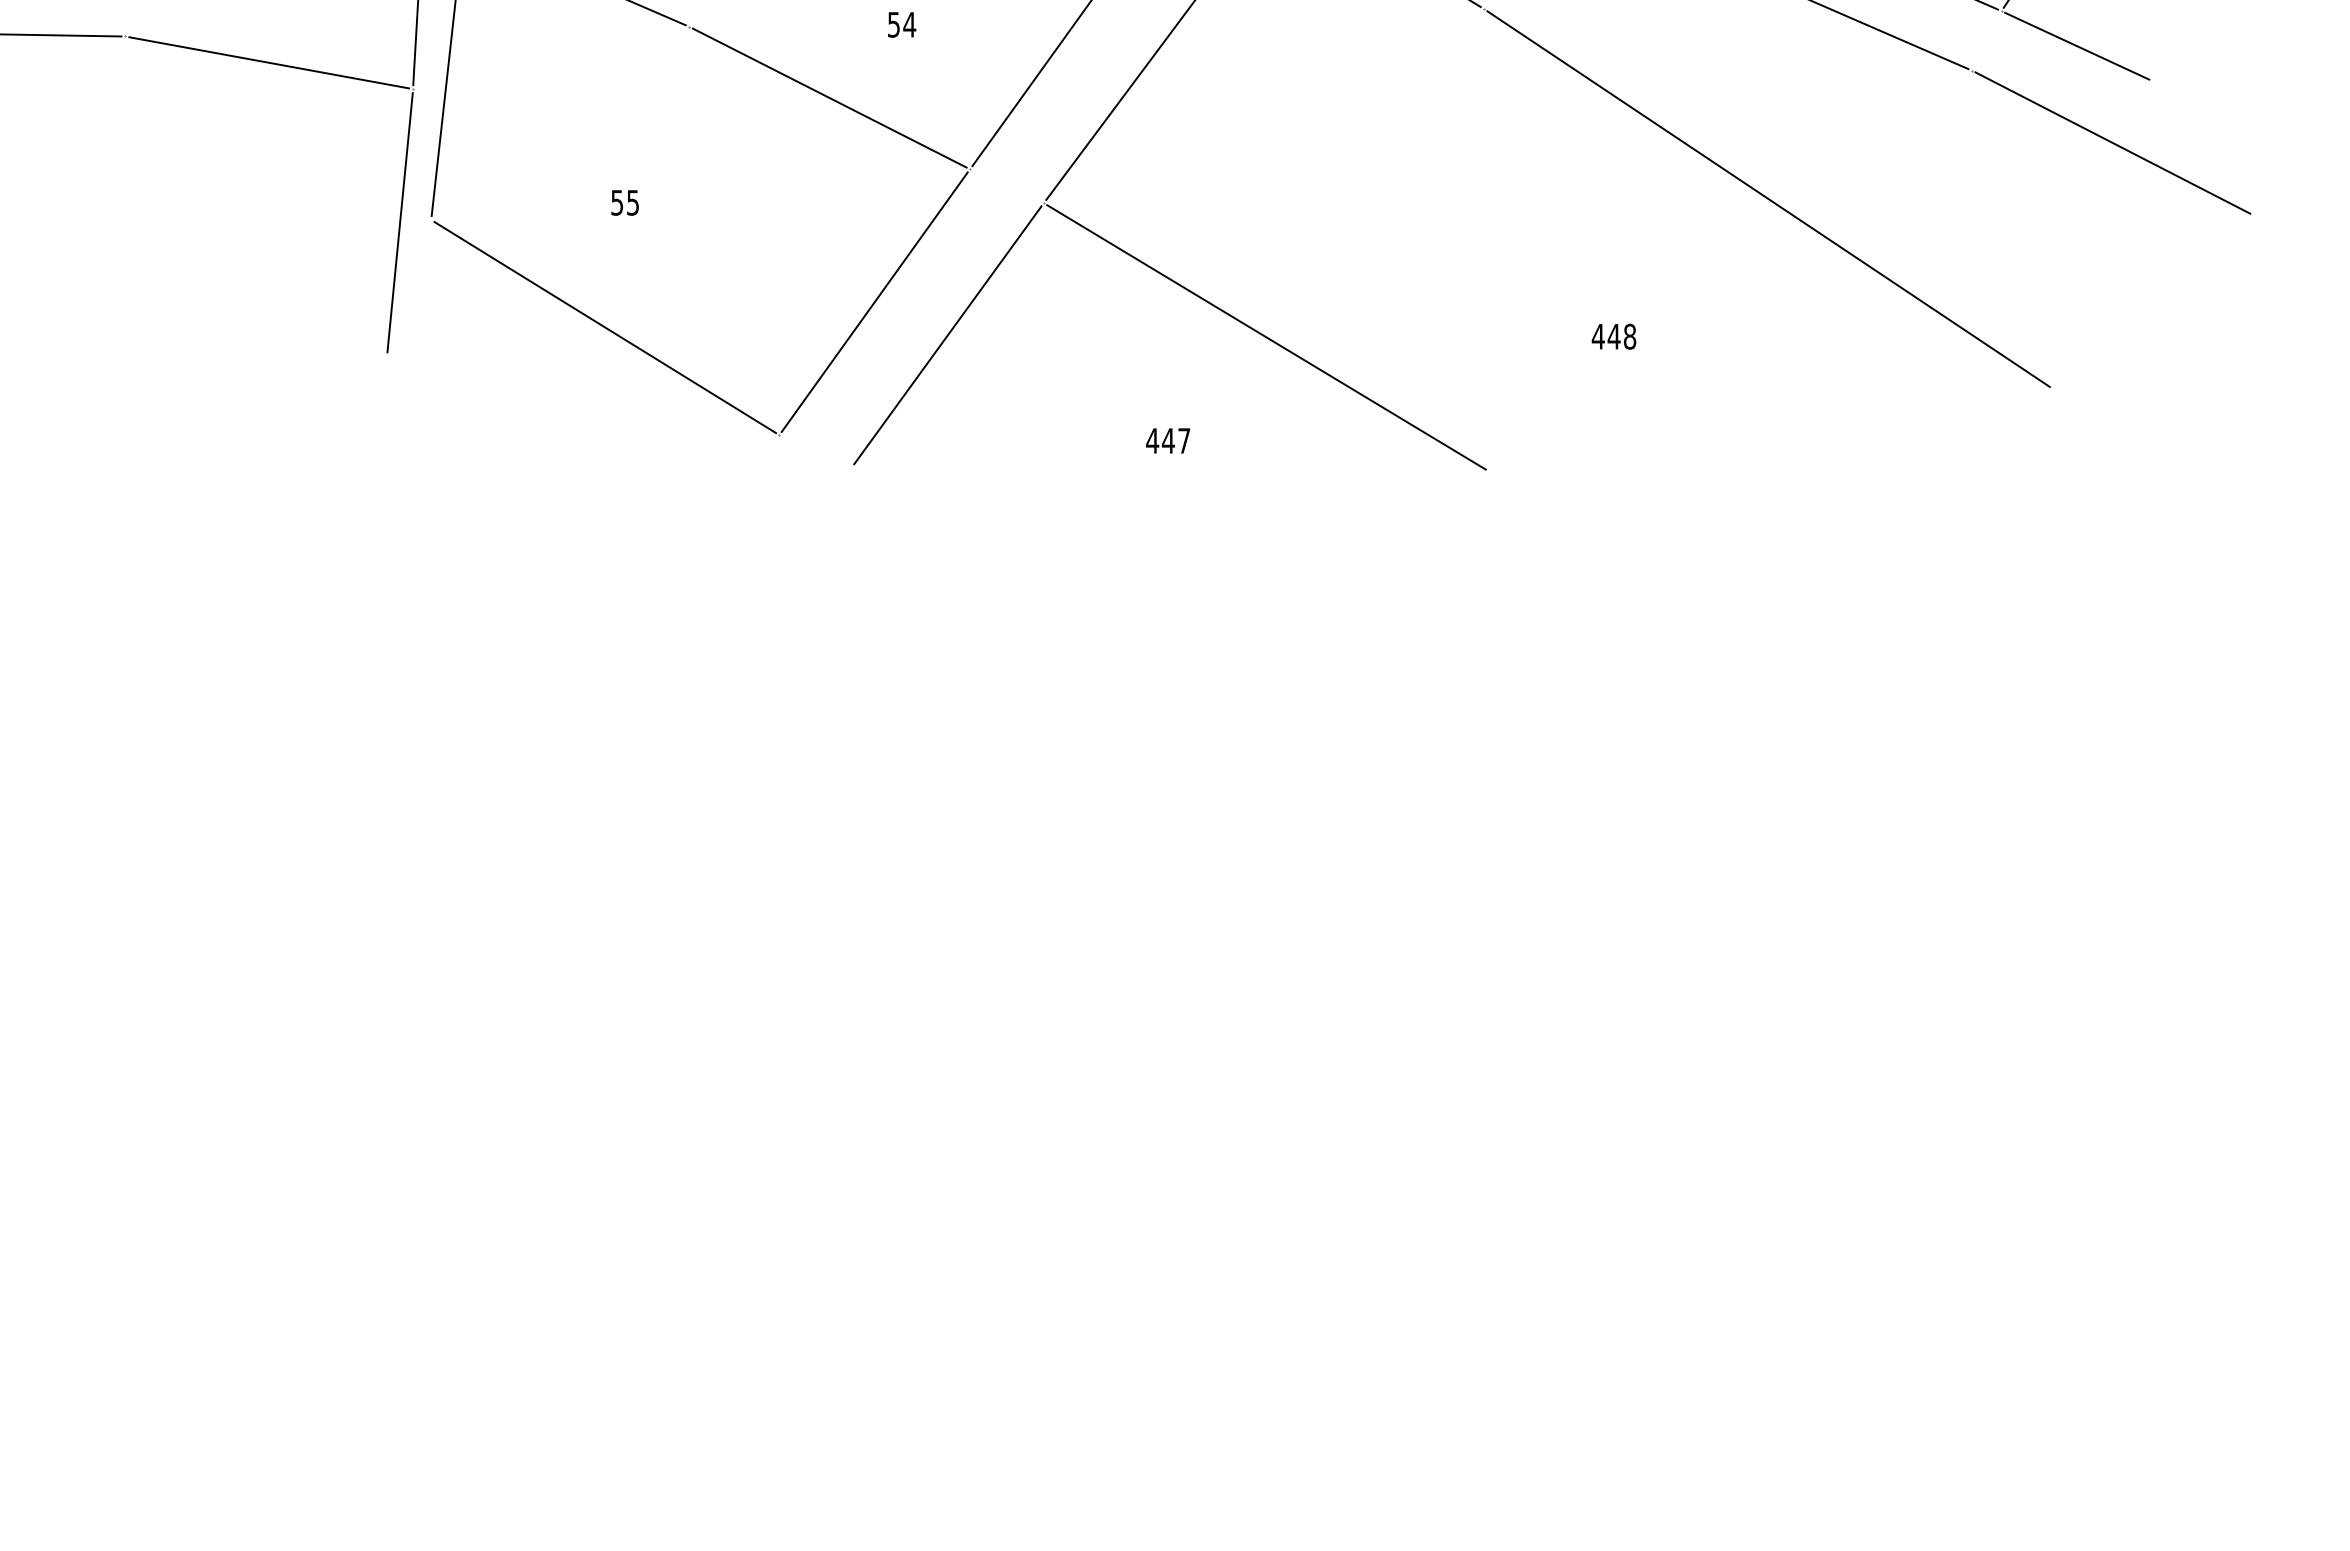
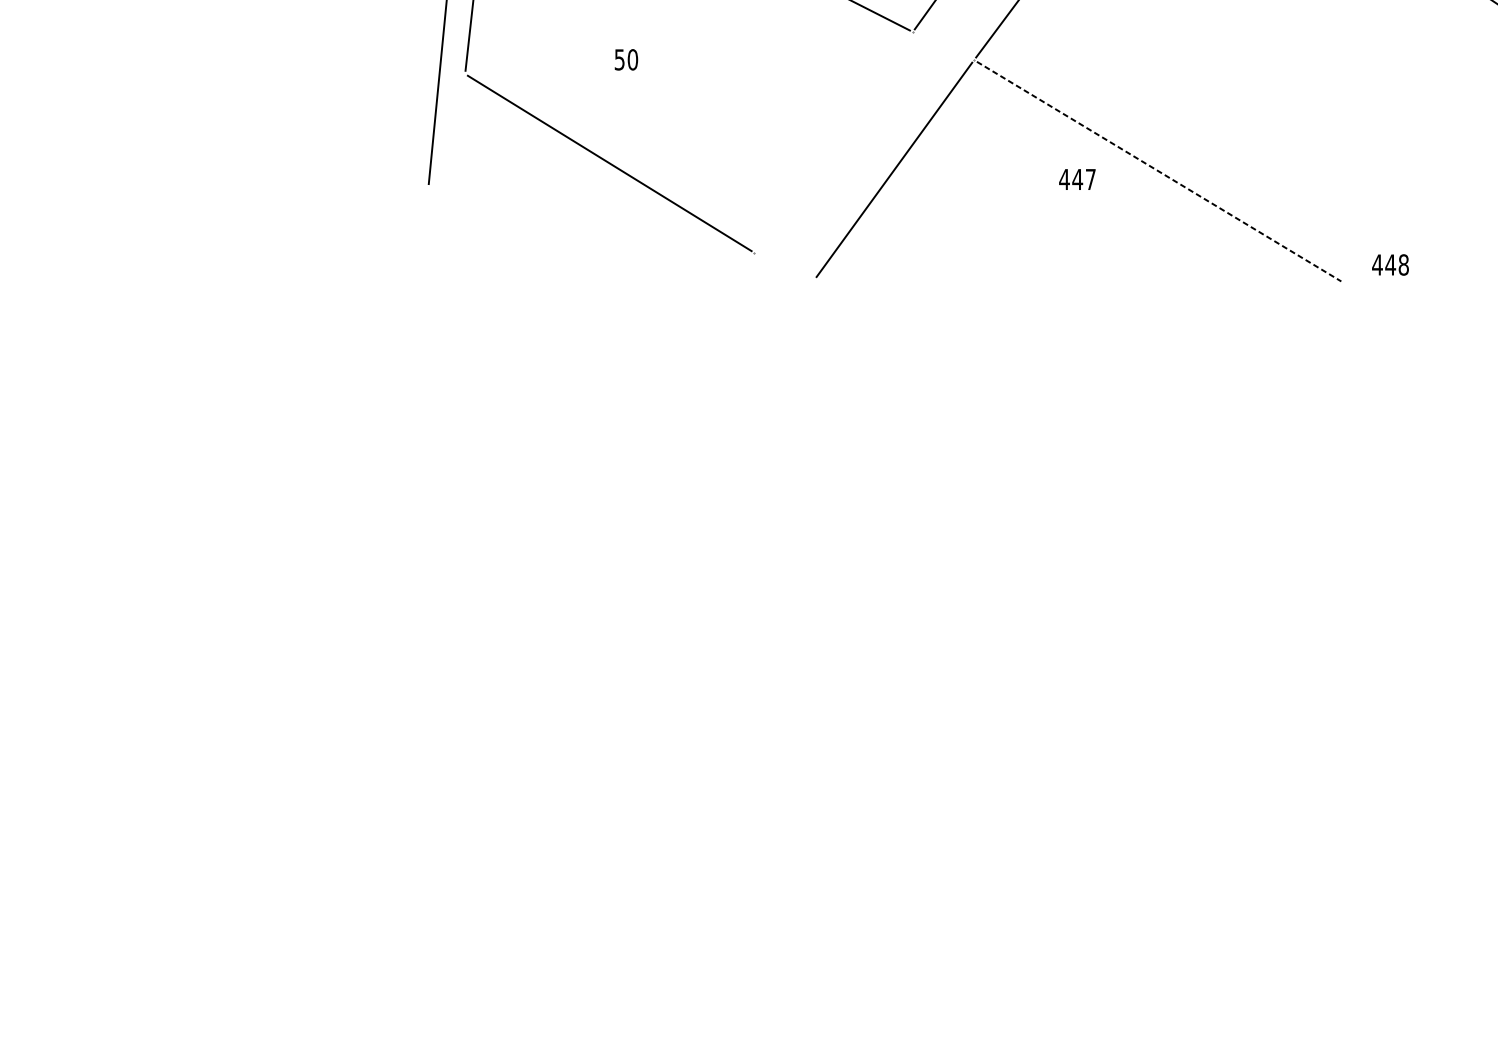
text: (633, 202) -> (633, 59), 55 -> 50
line: (874, 301) -> (833, 141), removed
text: (1613, 336) -> (1390, 264), moved
line: (1266, 337) -> (1159, 171), solid -> dashed
text: (1168, 440) -> (1077, 179), moved

